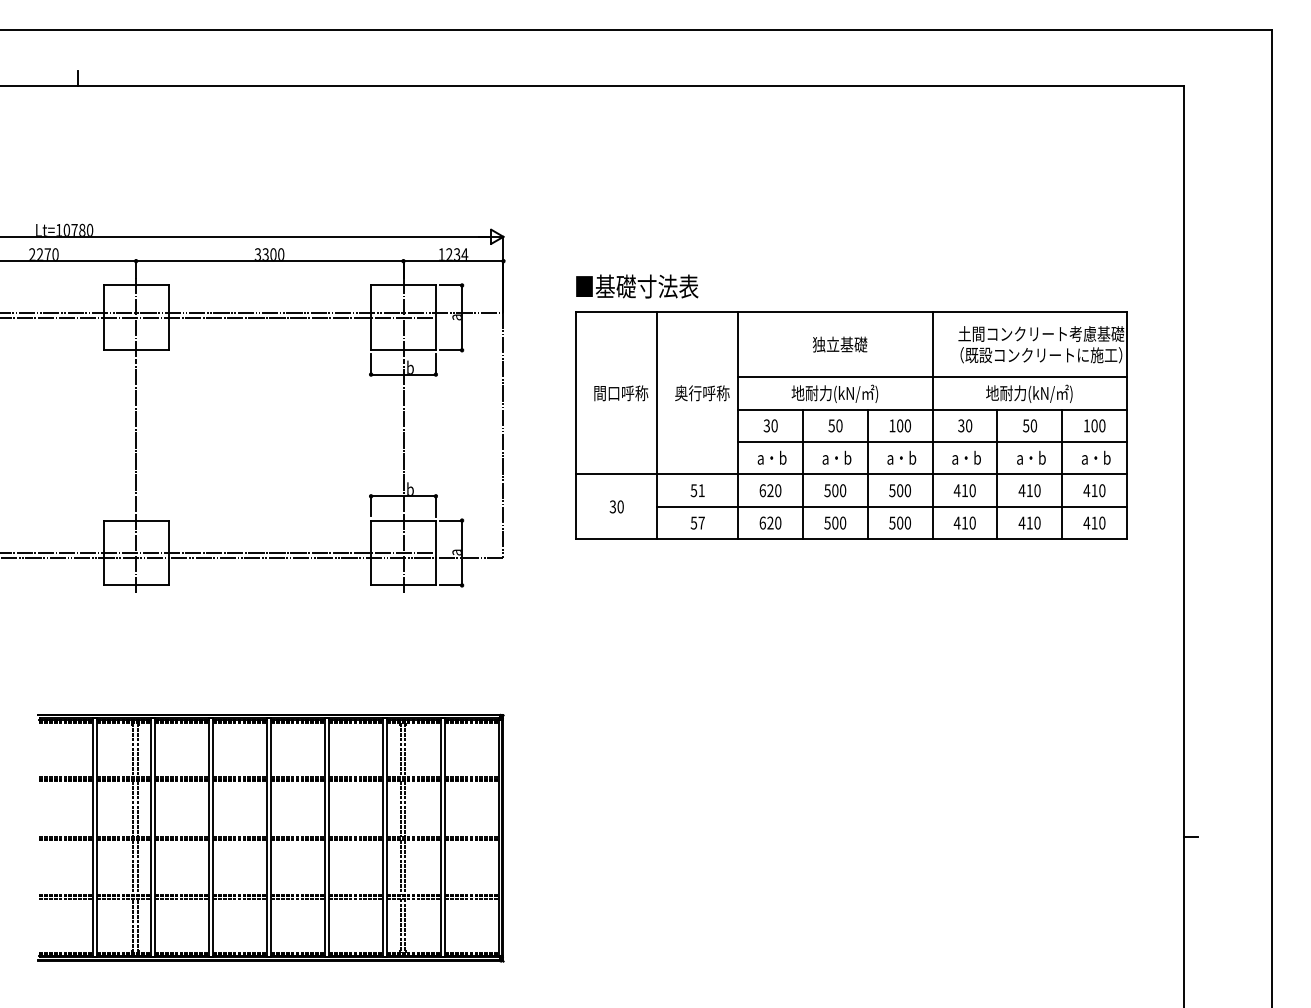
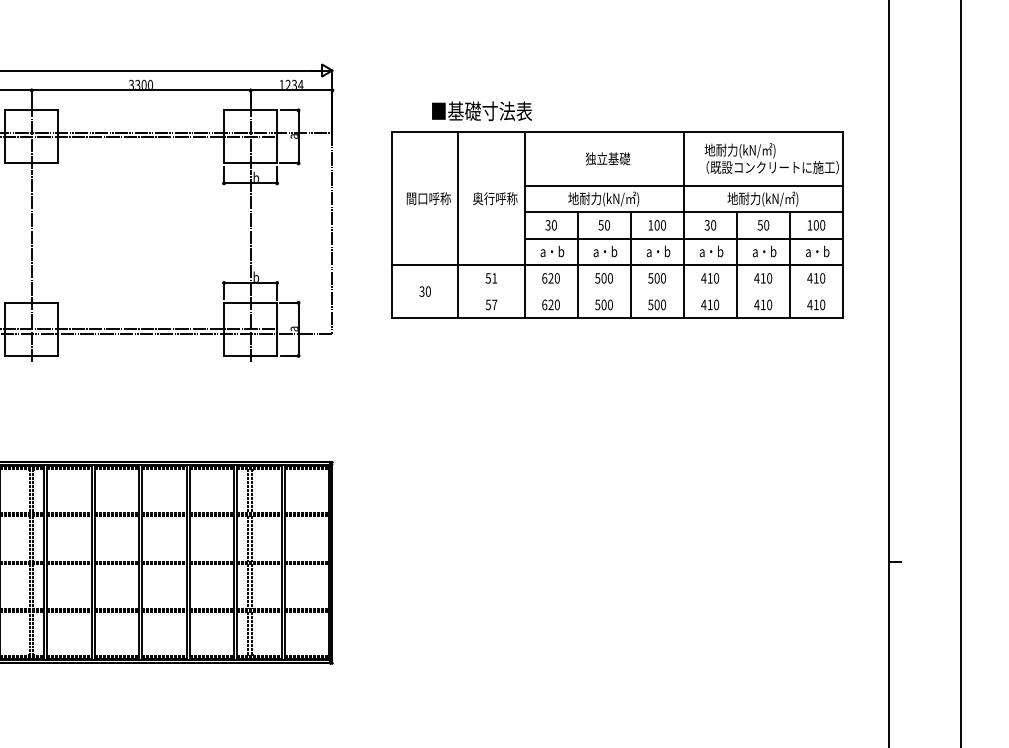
text: (637, 286) -> (482, 111), moved
text: (1041, 334) -> (772, 150), 土間コンクリート考慮基礎 -> 地耐力(kN/㎡)
line: (892, 506) -> (650, 291), removed

